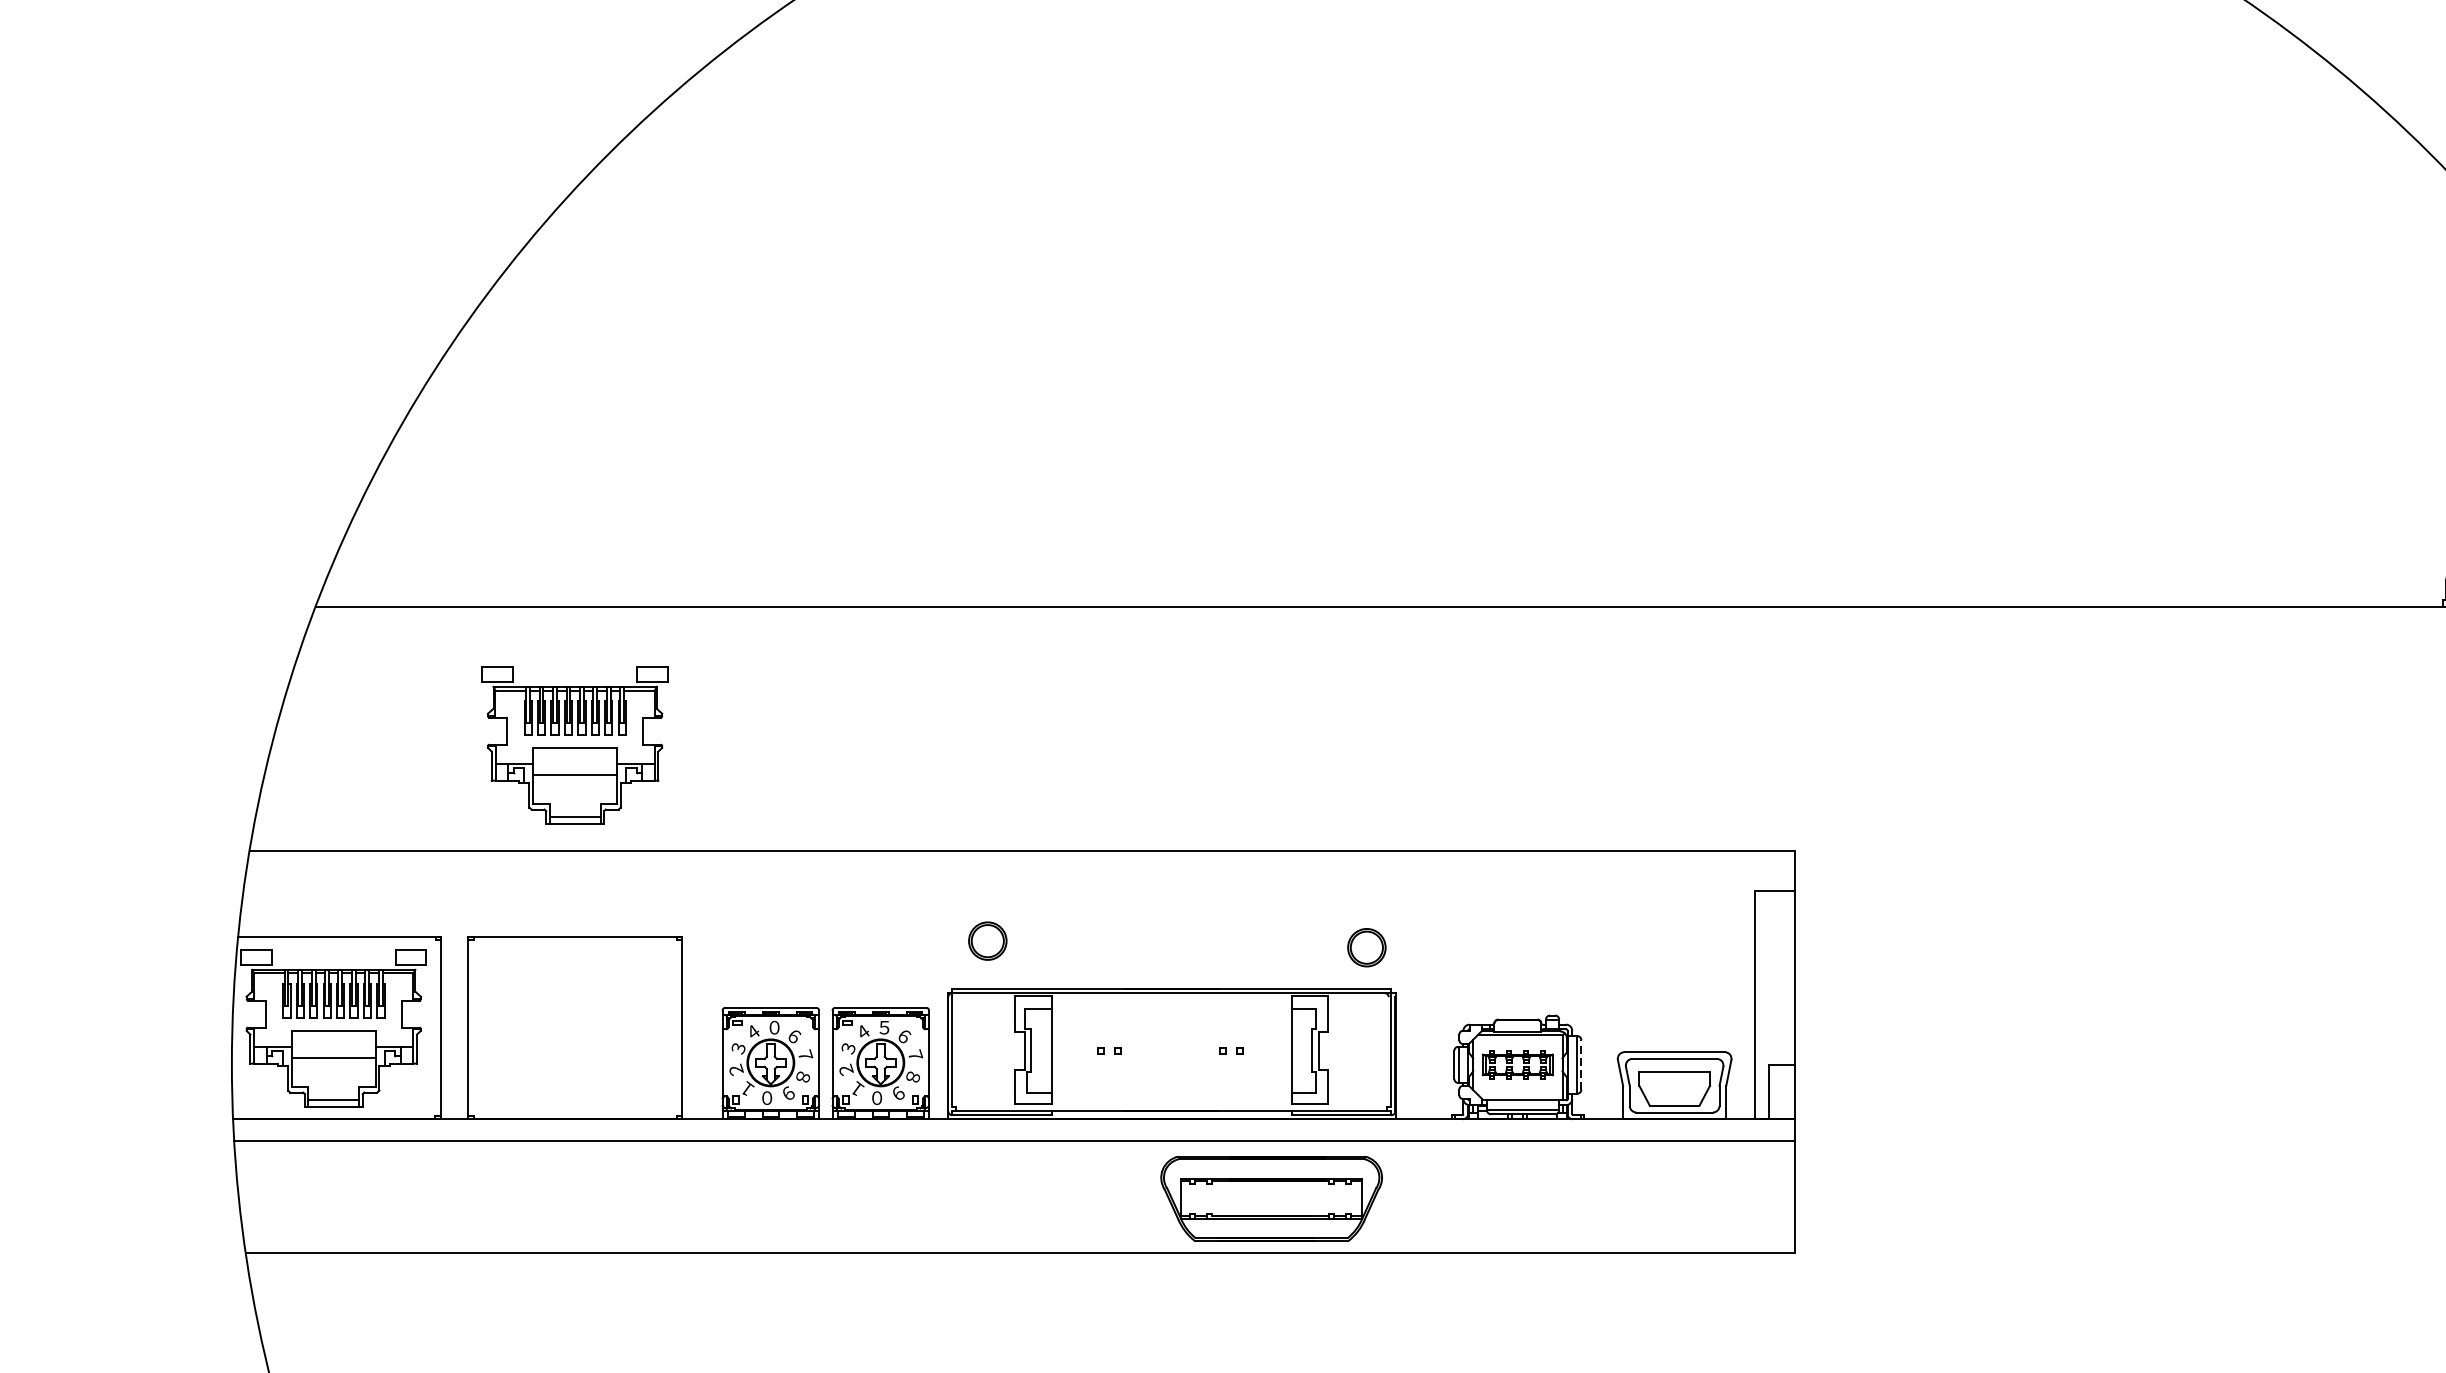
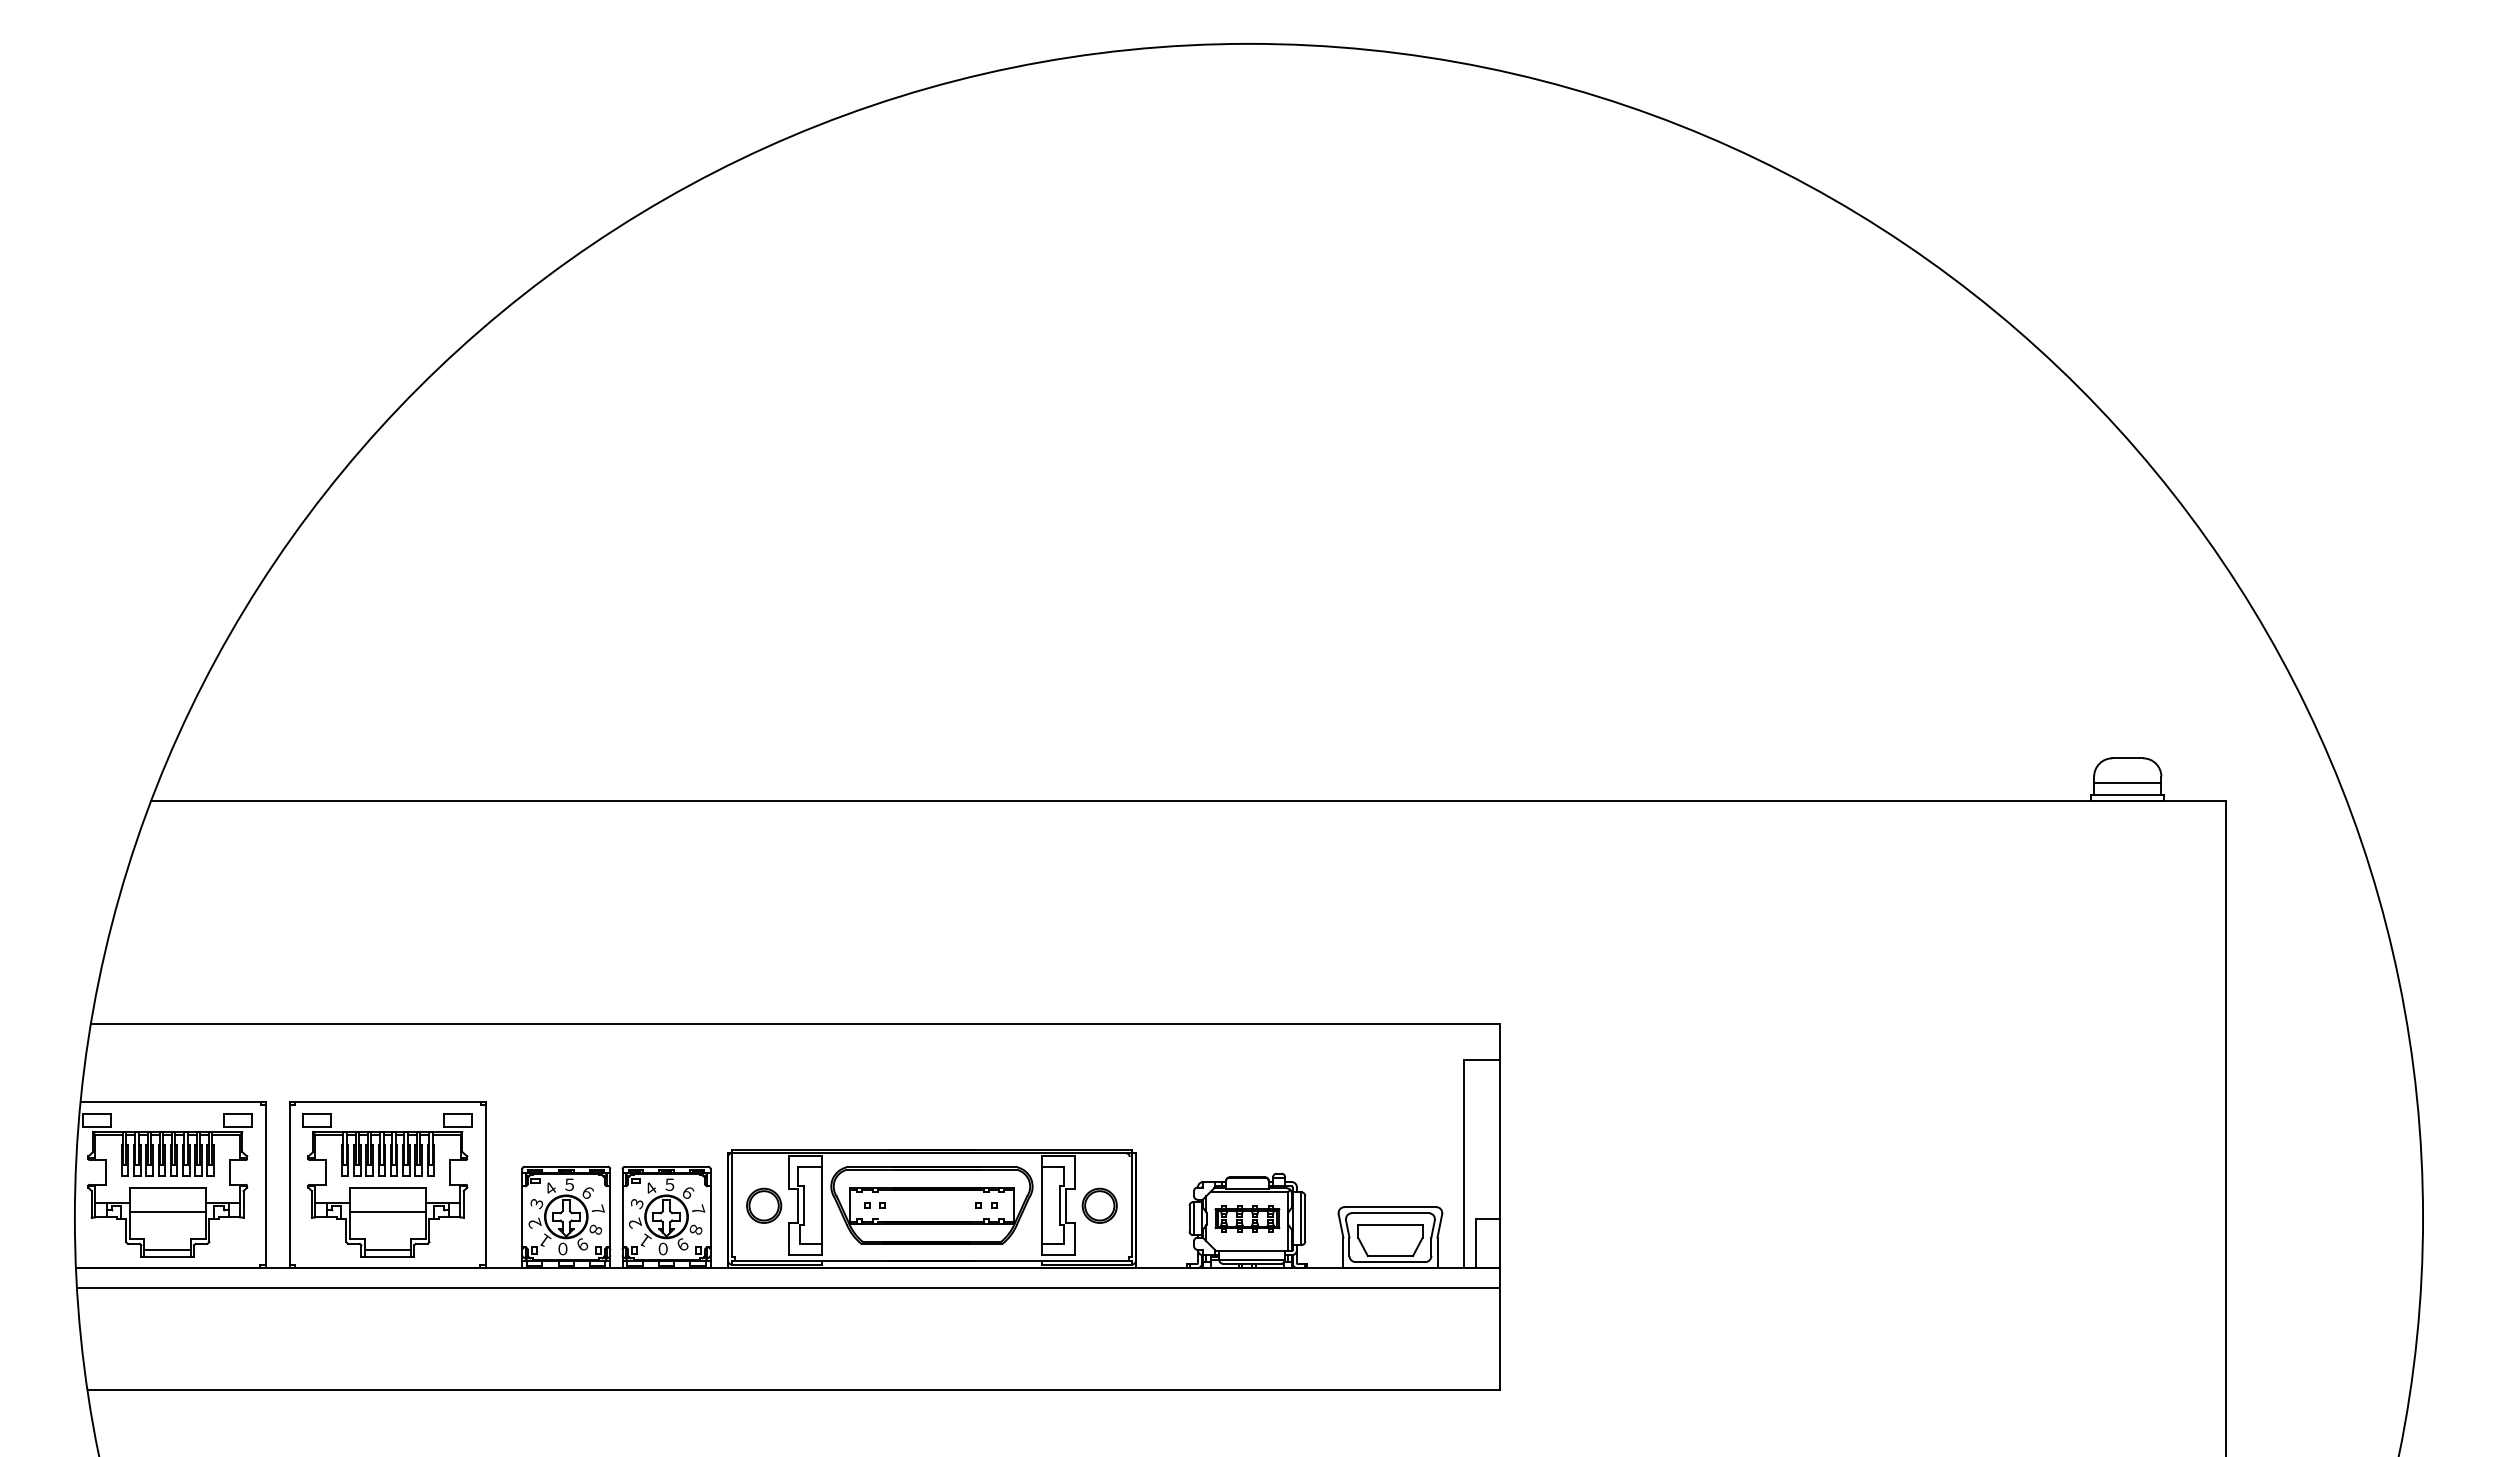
part: (574, 745) -> (387, 1185), moved
part: (988, 940) -> (764, 1205), moved
part: (1366, 947) -> (1099, 1205), moved
text: (774, 1027) -> (569, 1184), ０ -> ５
line: (1581, 1064) -> (1305, 1218), dashed -> solid
part: (1271, 1198) -> (931, 1205), moved

